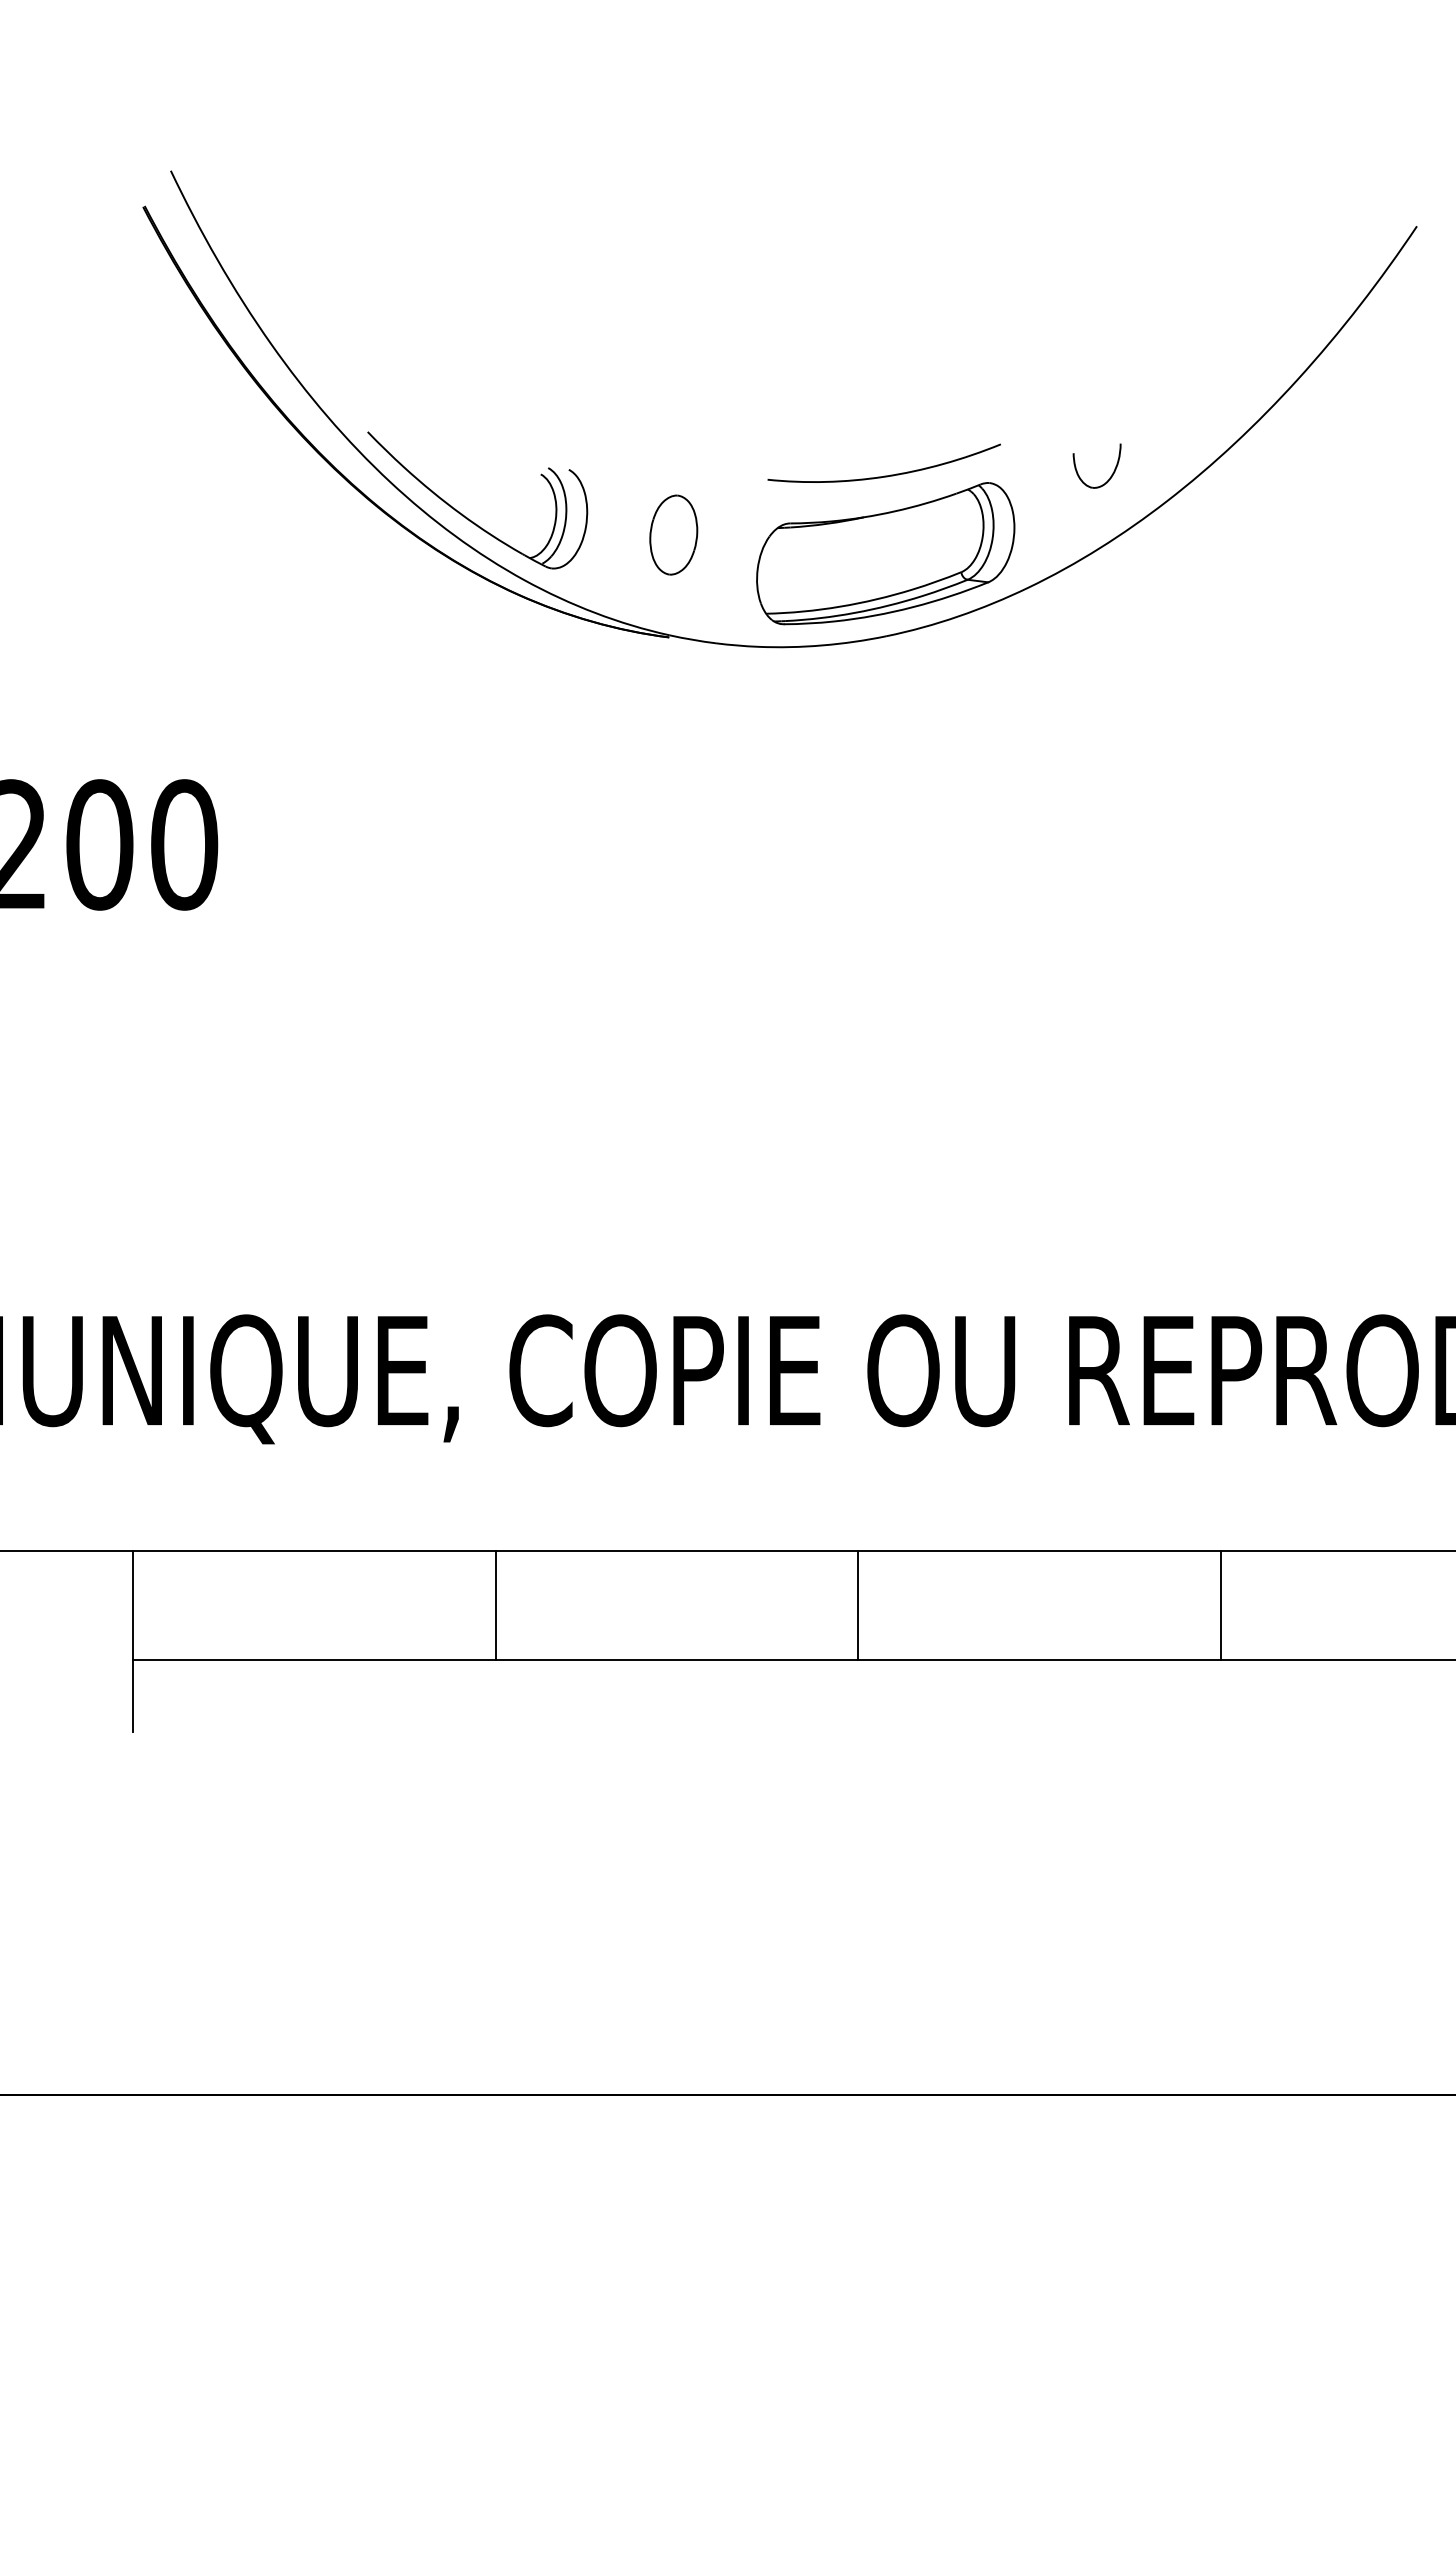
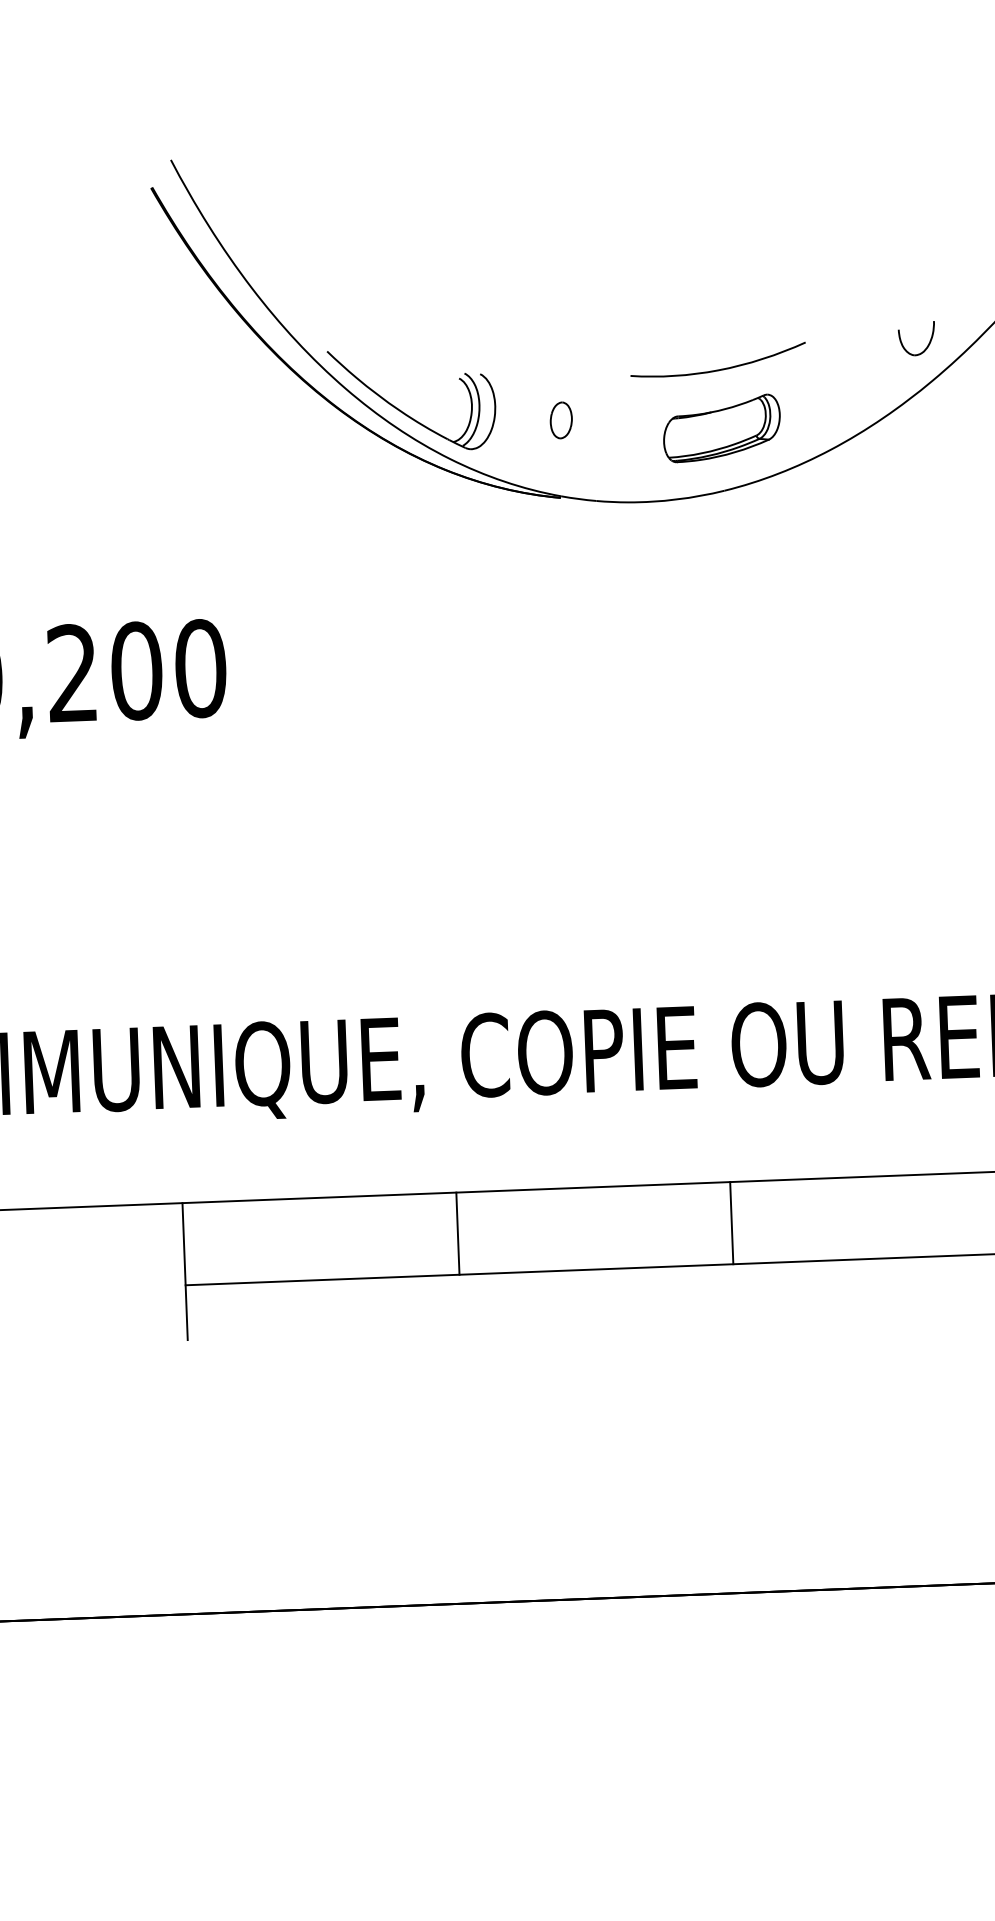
part: (1111, 474) -> (927, 344), moved
part: (673, 534) -> (561, 420), size x0.6
part: (885, 553) -> (721, 428), size x0.6

